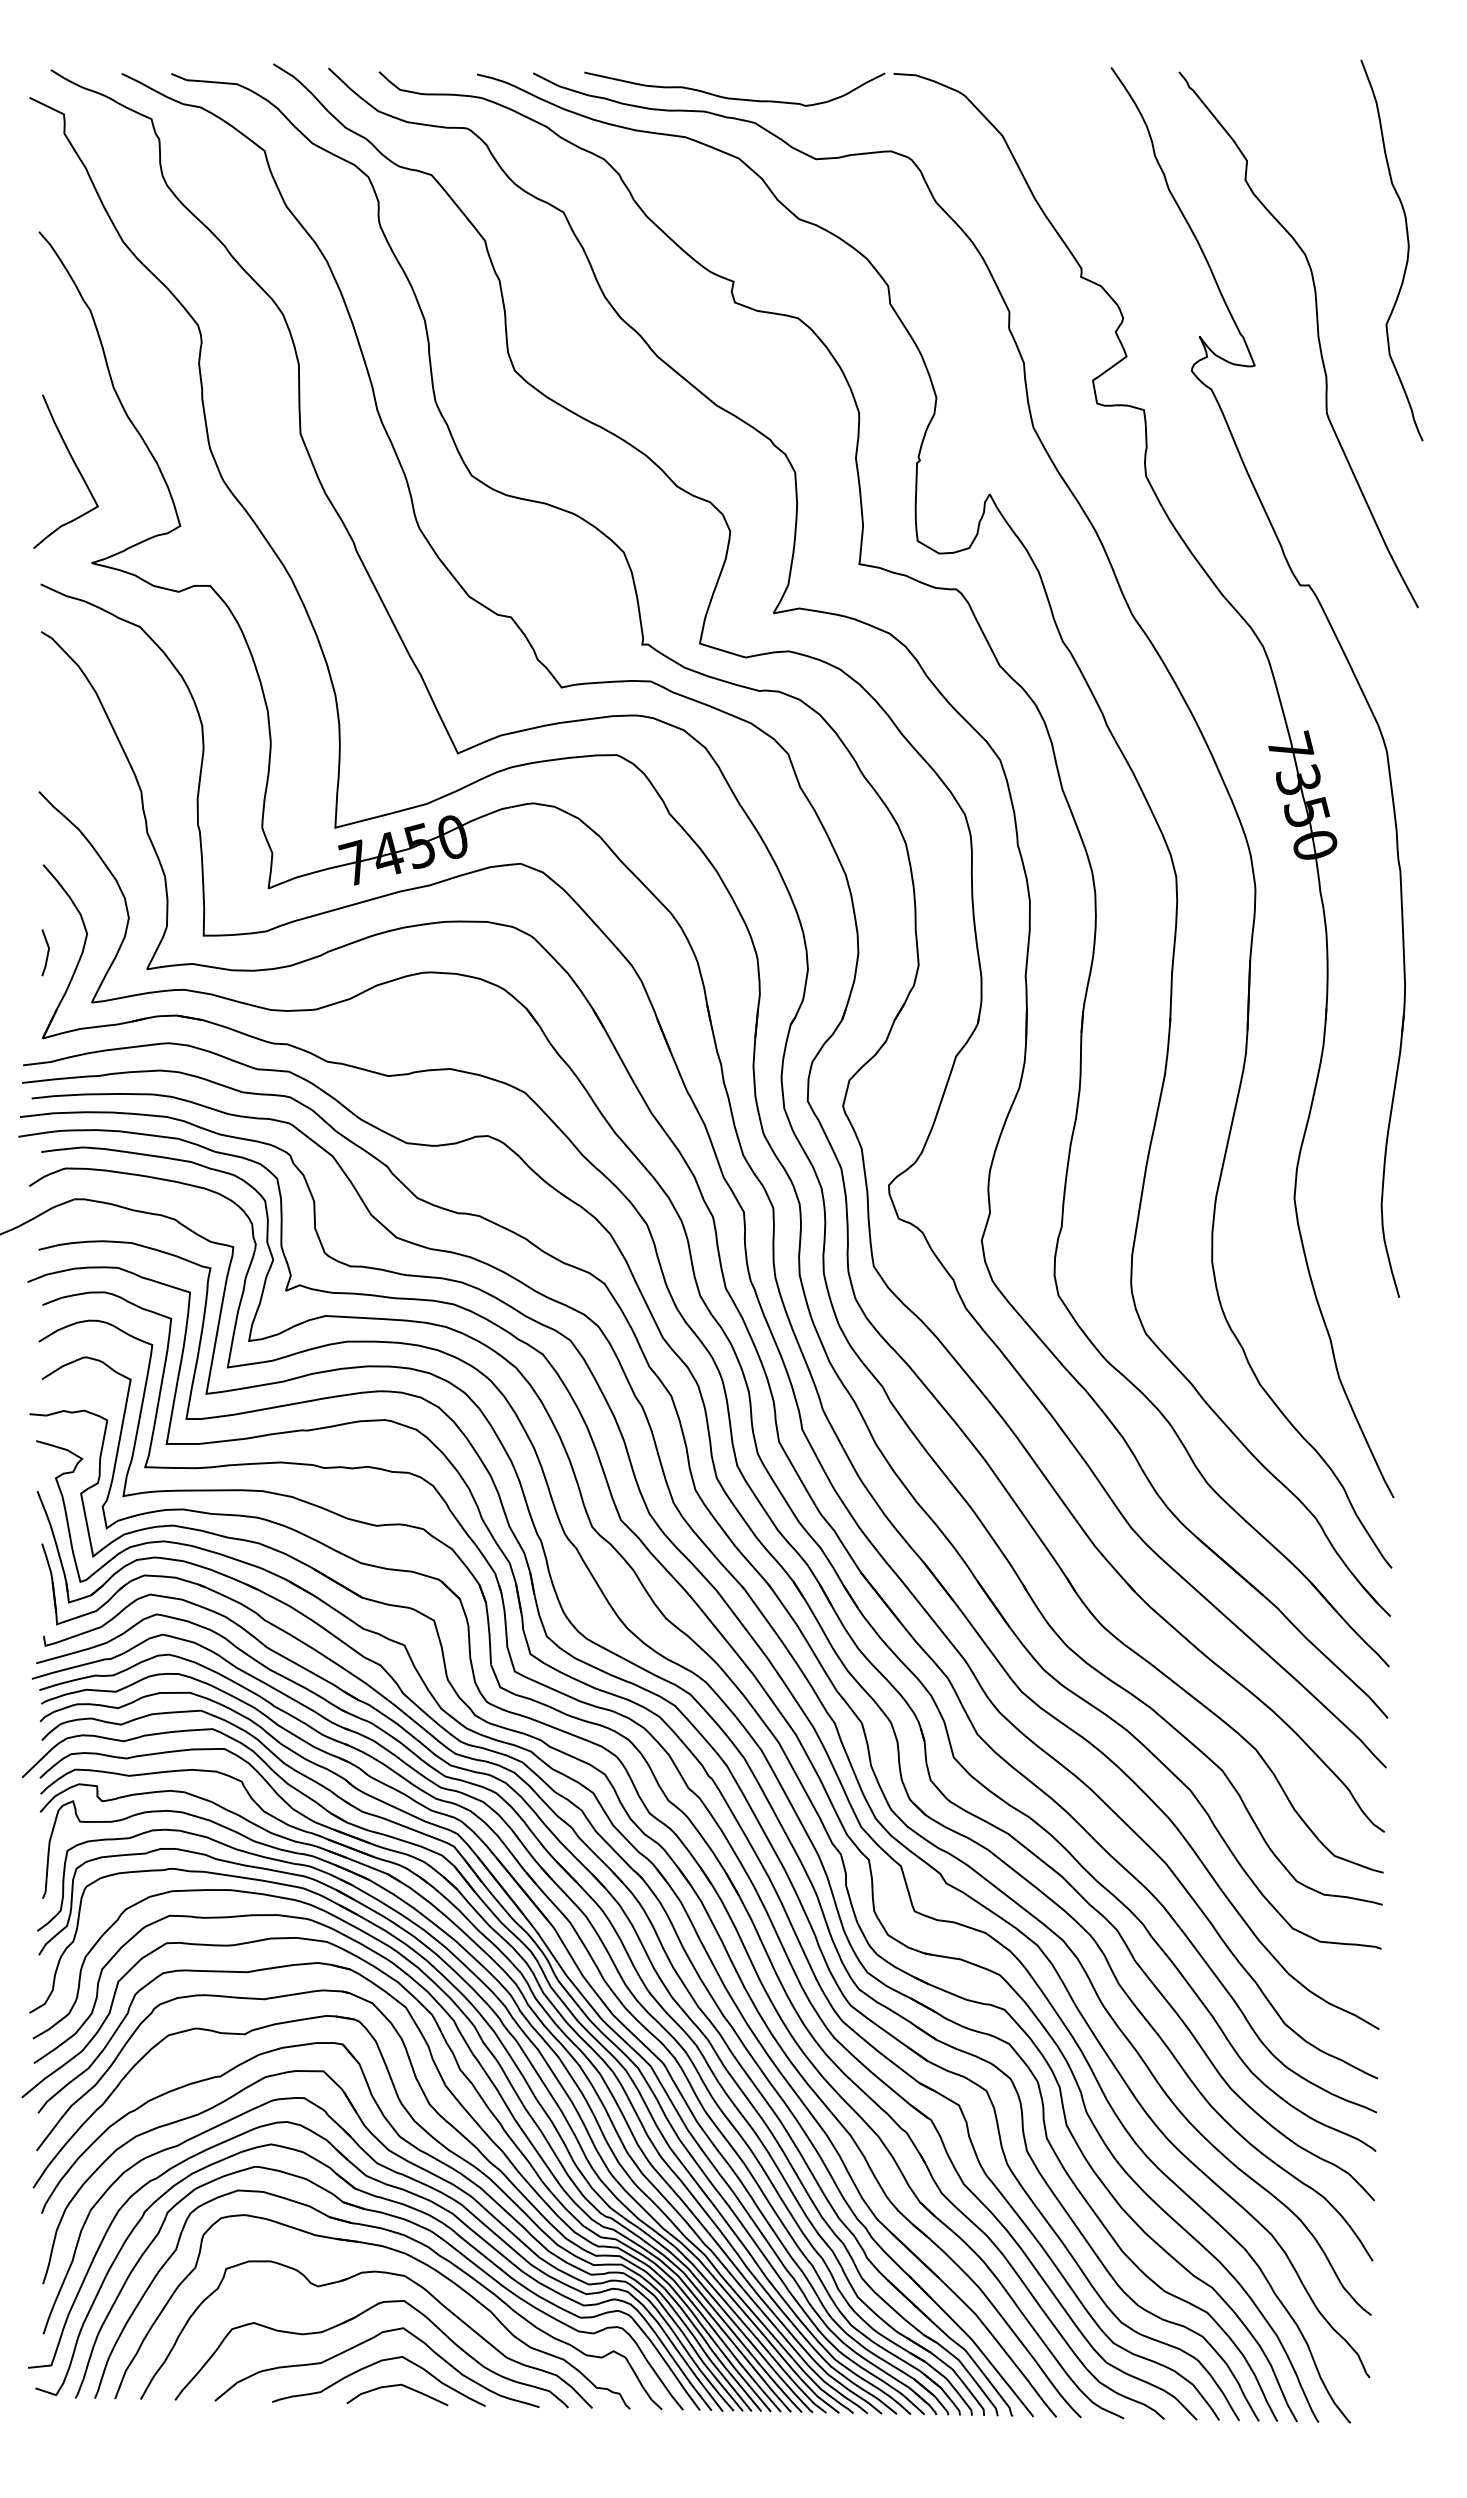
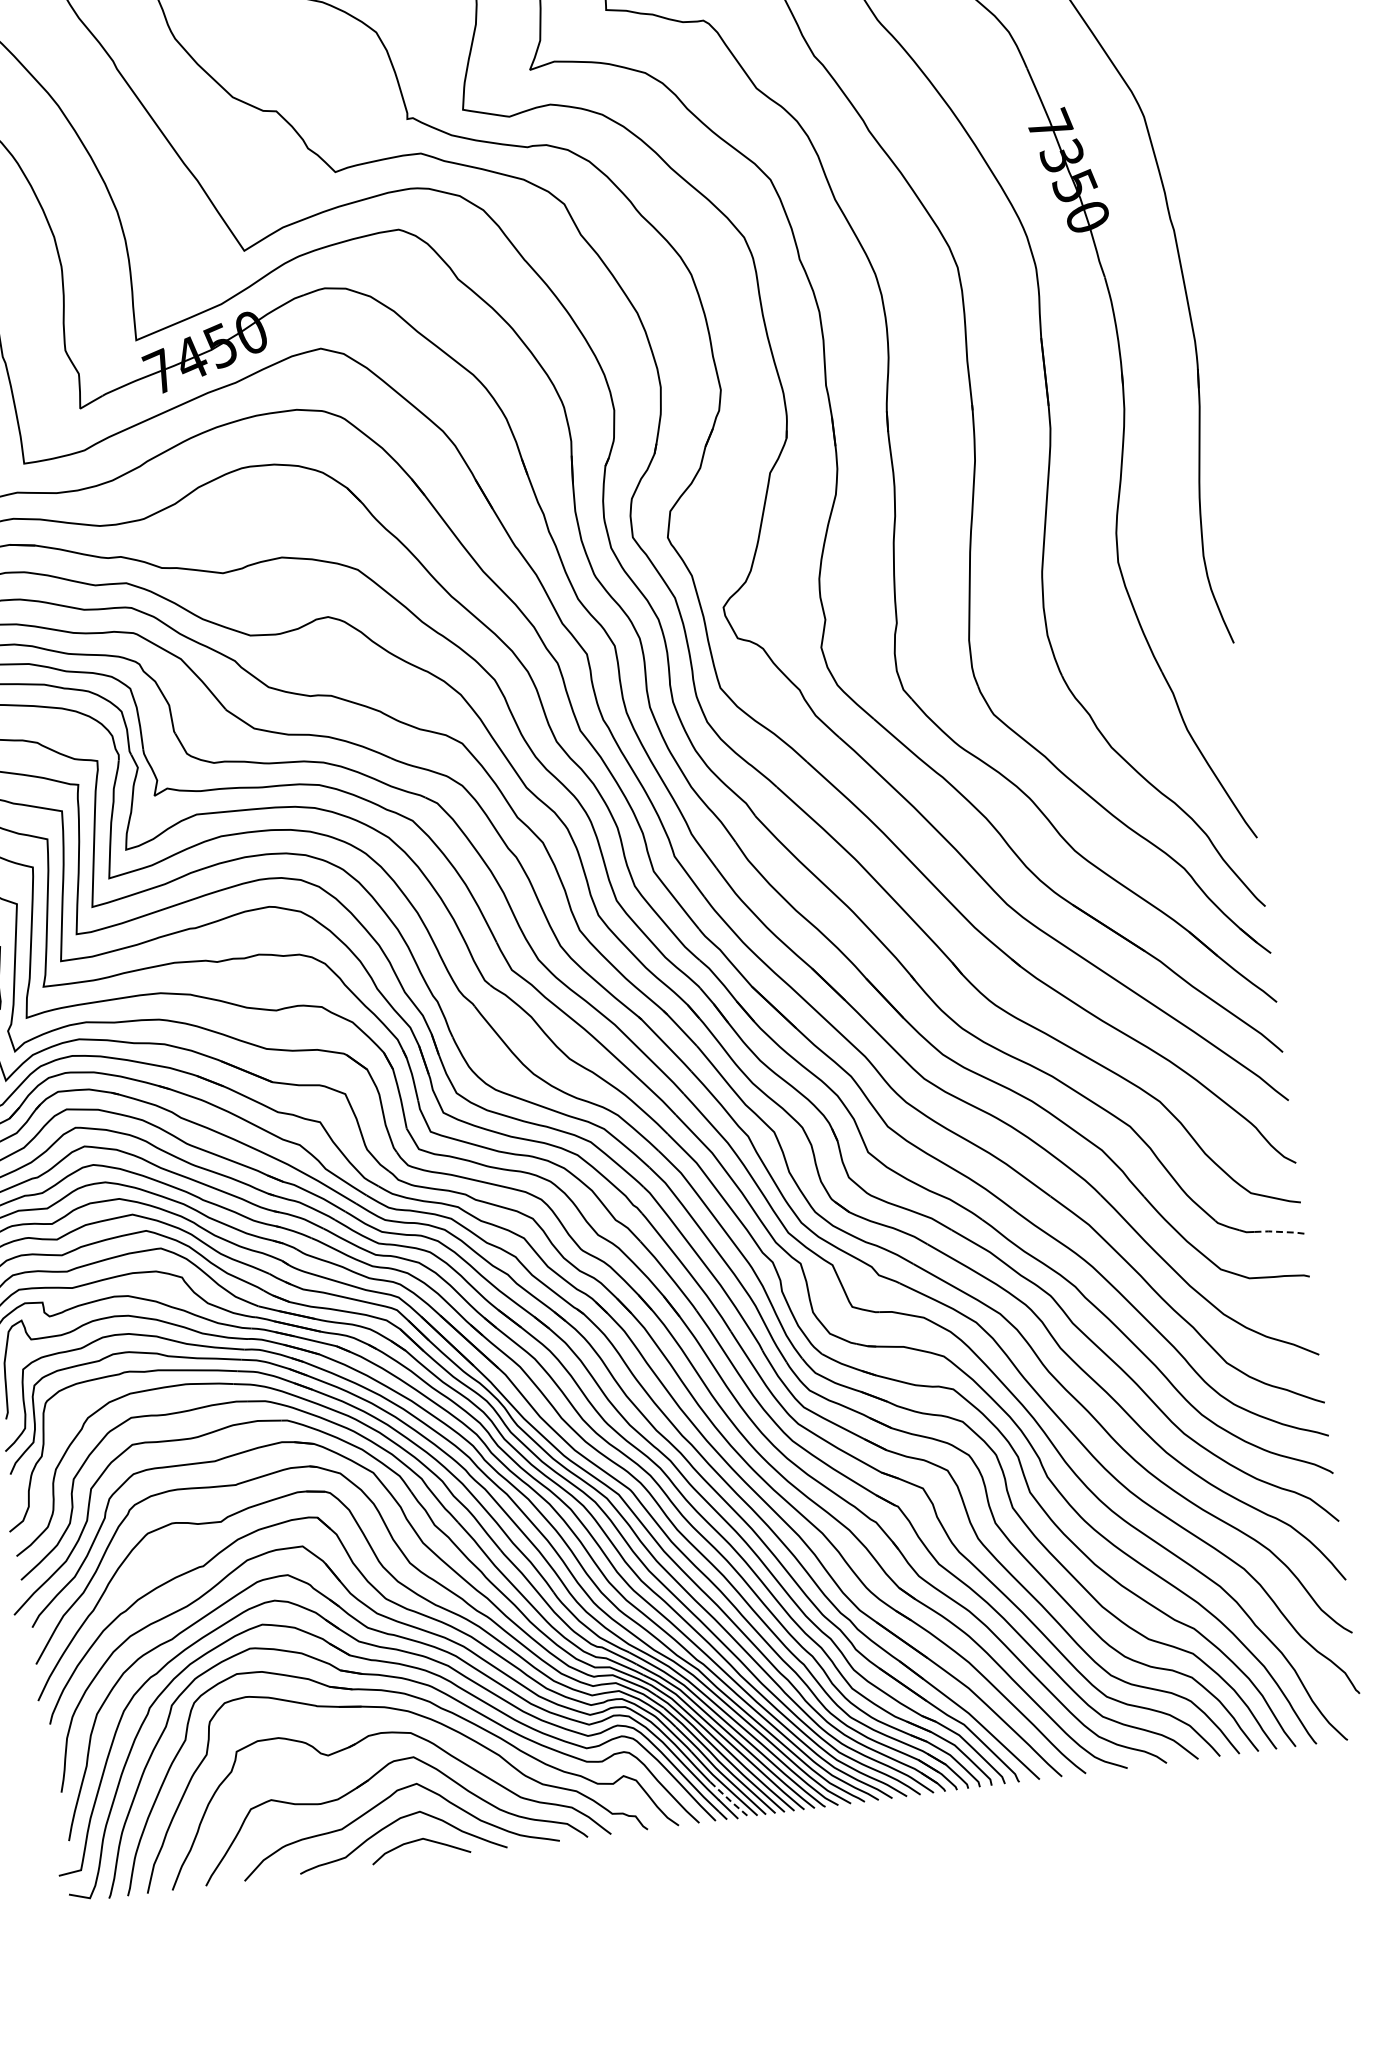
line: (1358, 1899) -> (1280, 1231), solid -> dashed
line: (717, 2391) -> (730, 1800), solid -> dashed

